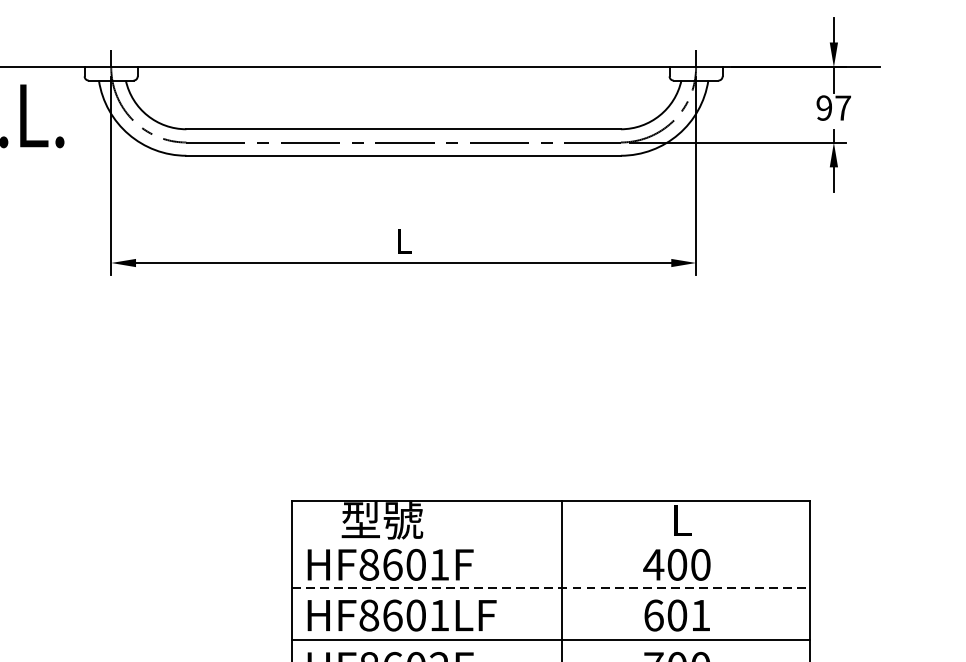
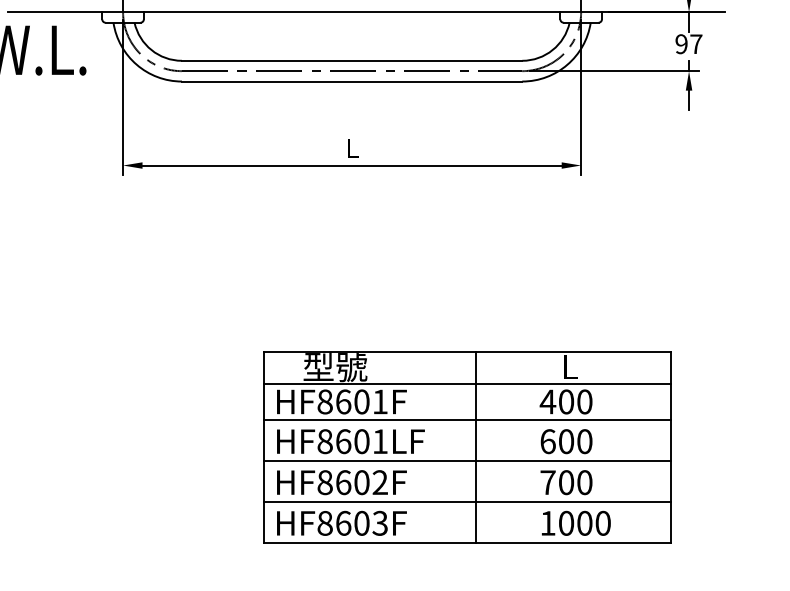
line: (550, 542) -> (467, 384), added
line: (550, 587) -> (467, 419), dashed -> solid
text: (700, 615) -> (584, 441), 601 -> 600

